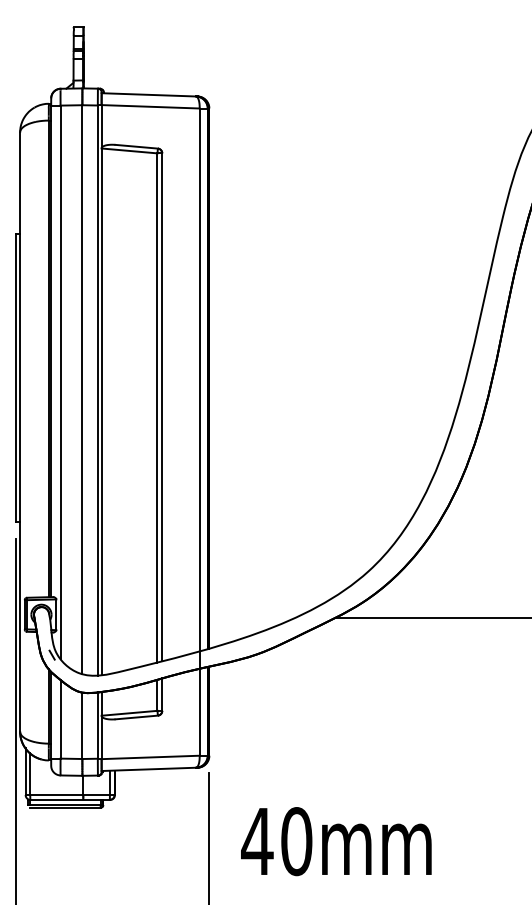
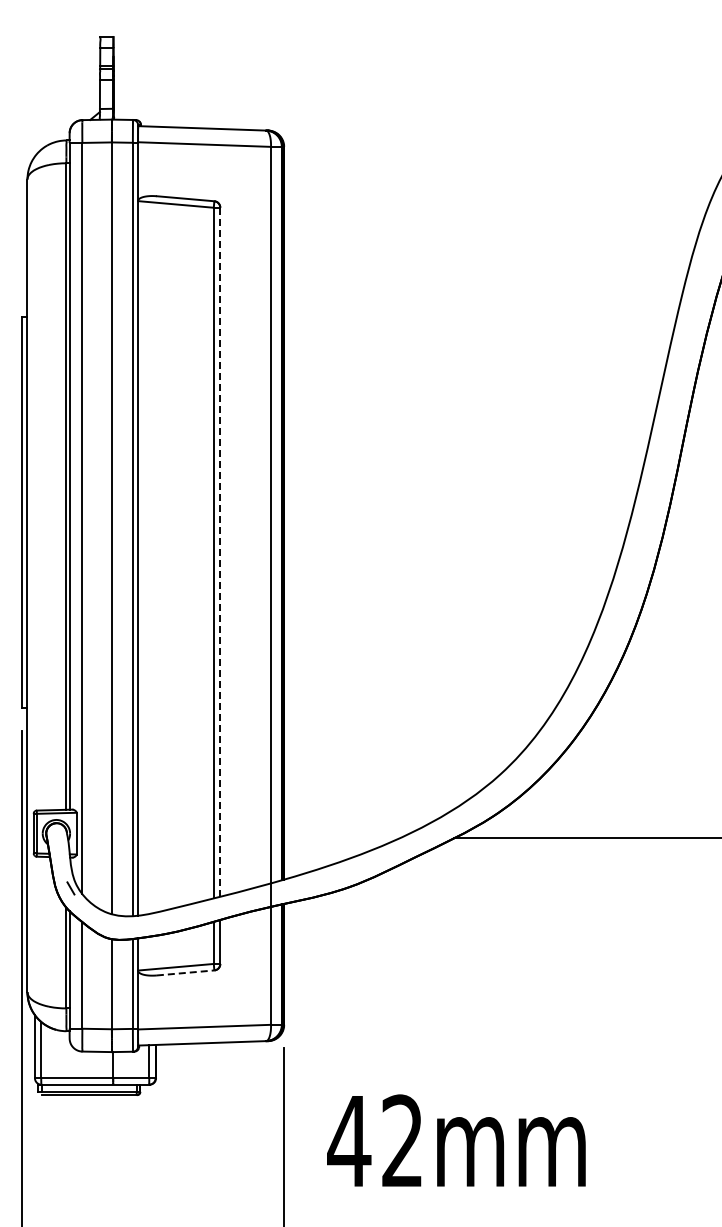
line: (162, 407) -> (220, 552), solid -> dashed
line: (136, 717) -> (185, 972), solid -> dashed
text: (296, 841) -> (402, 1141), 40mm -> 42mm

